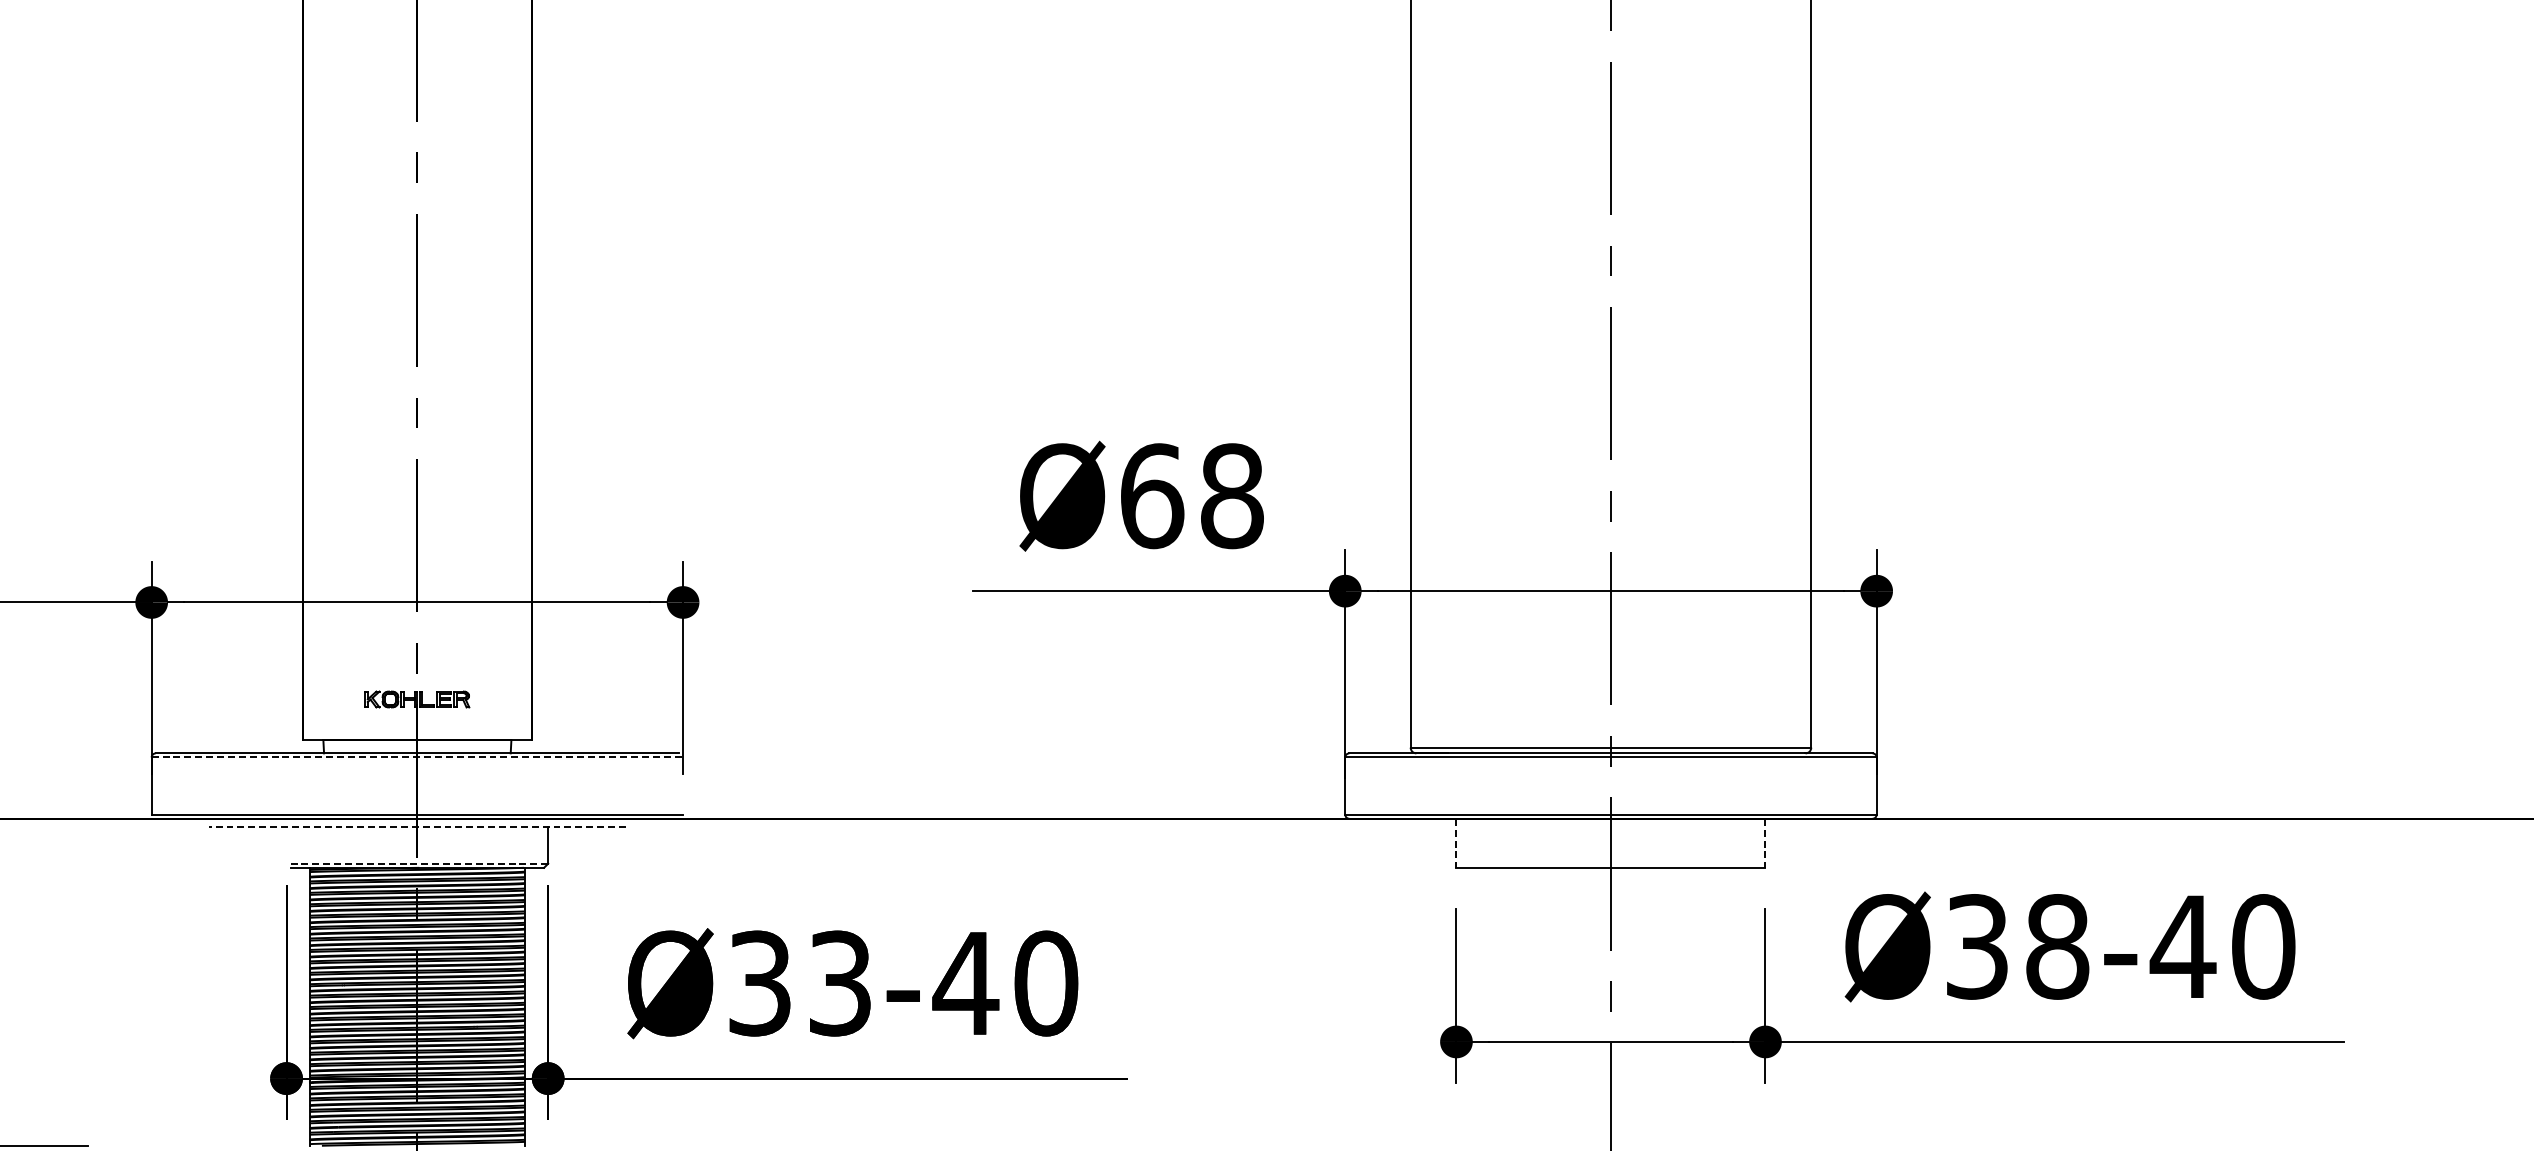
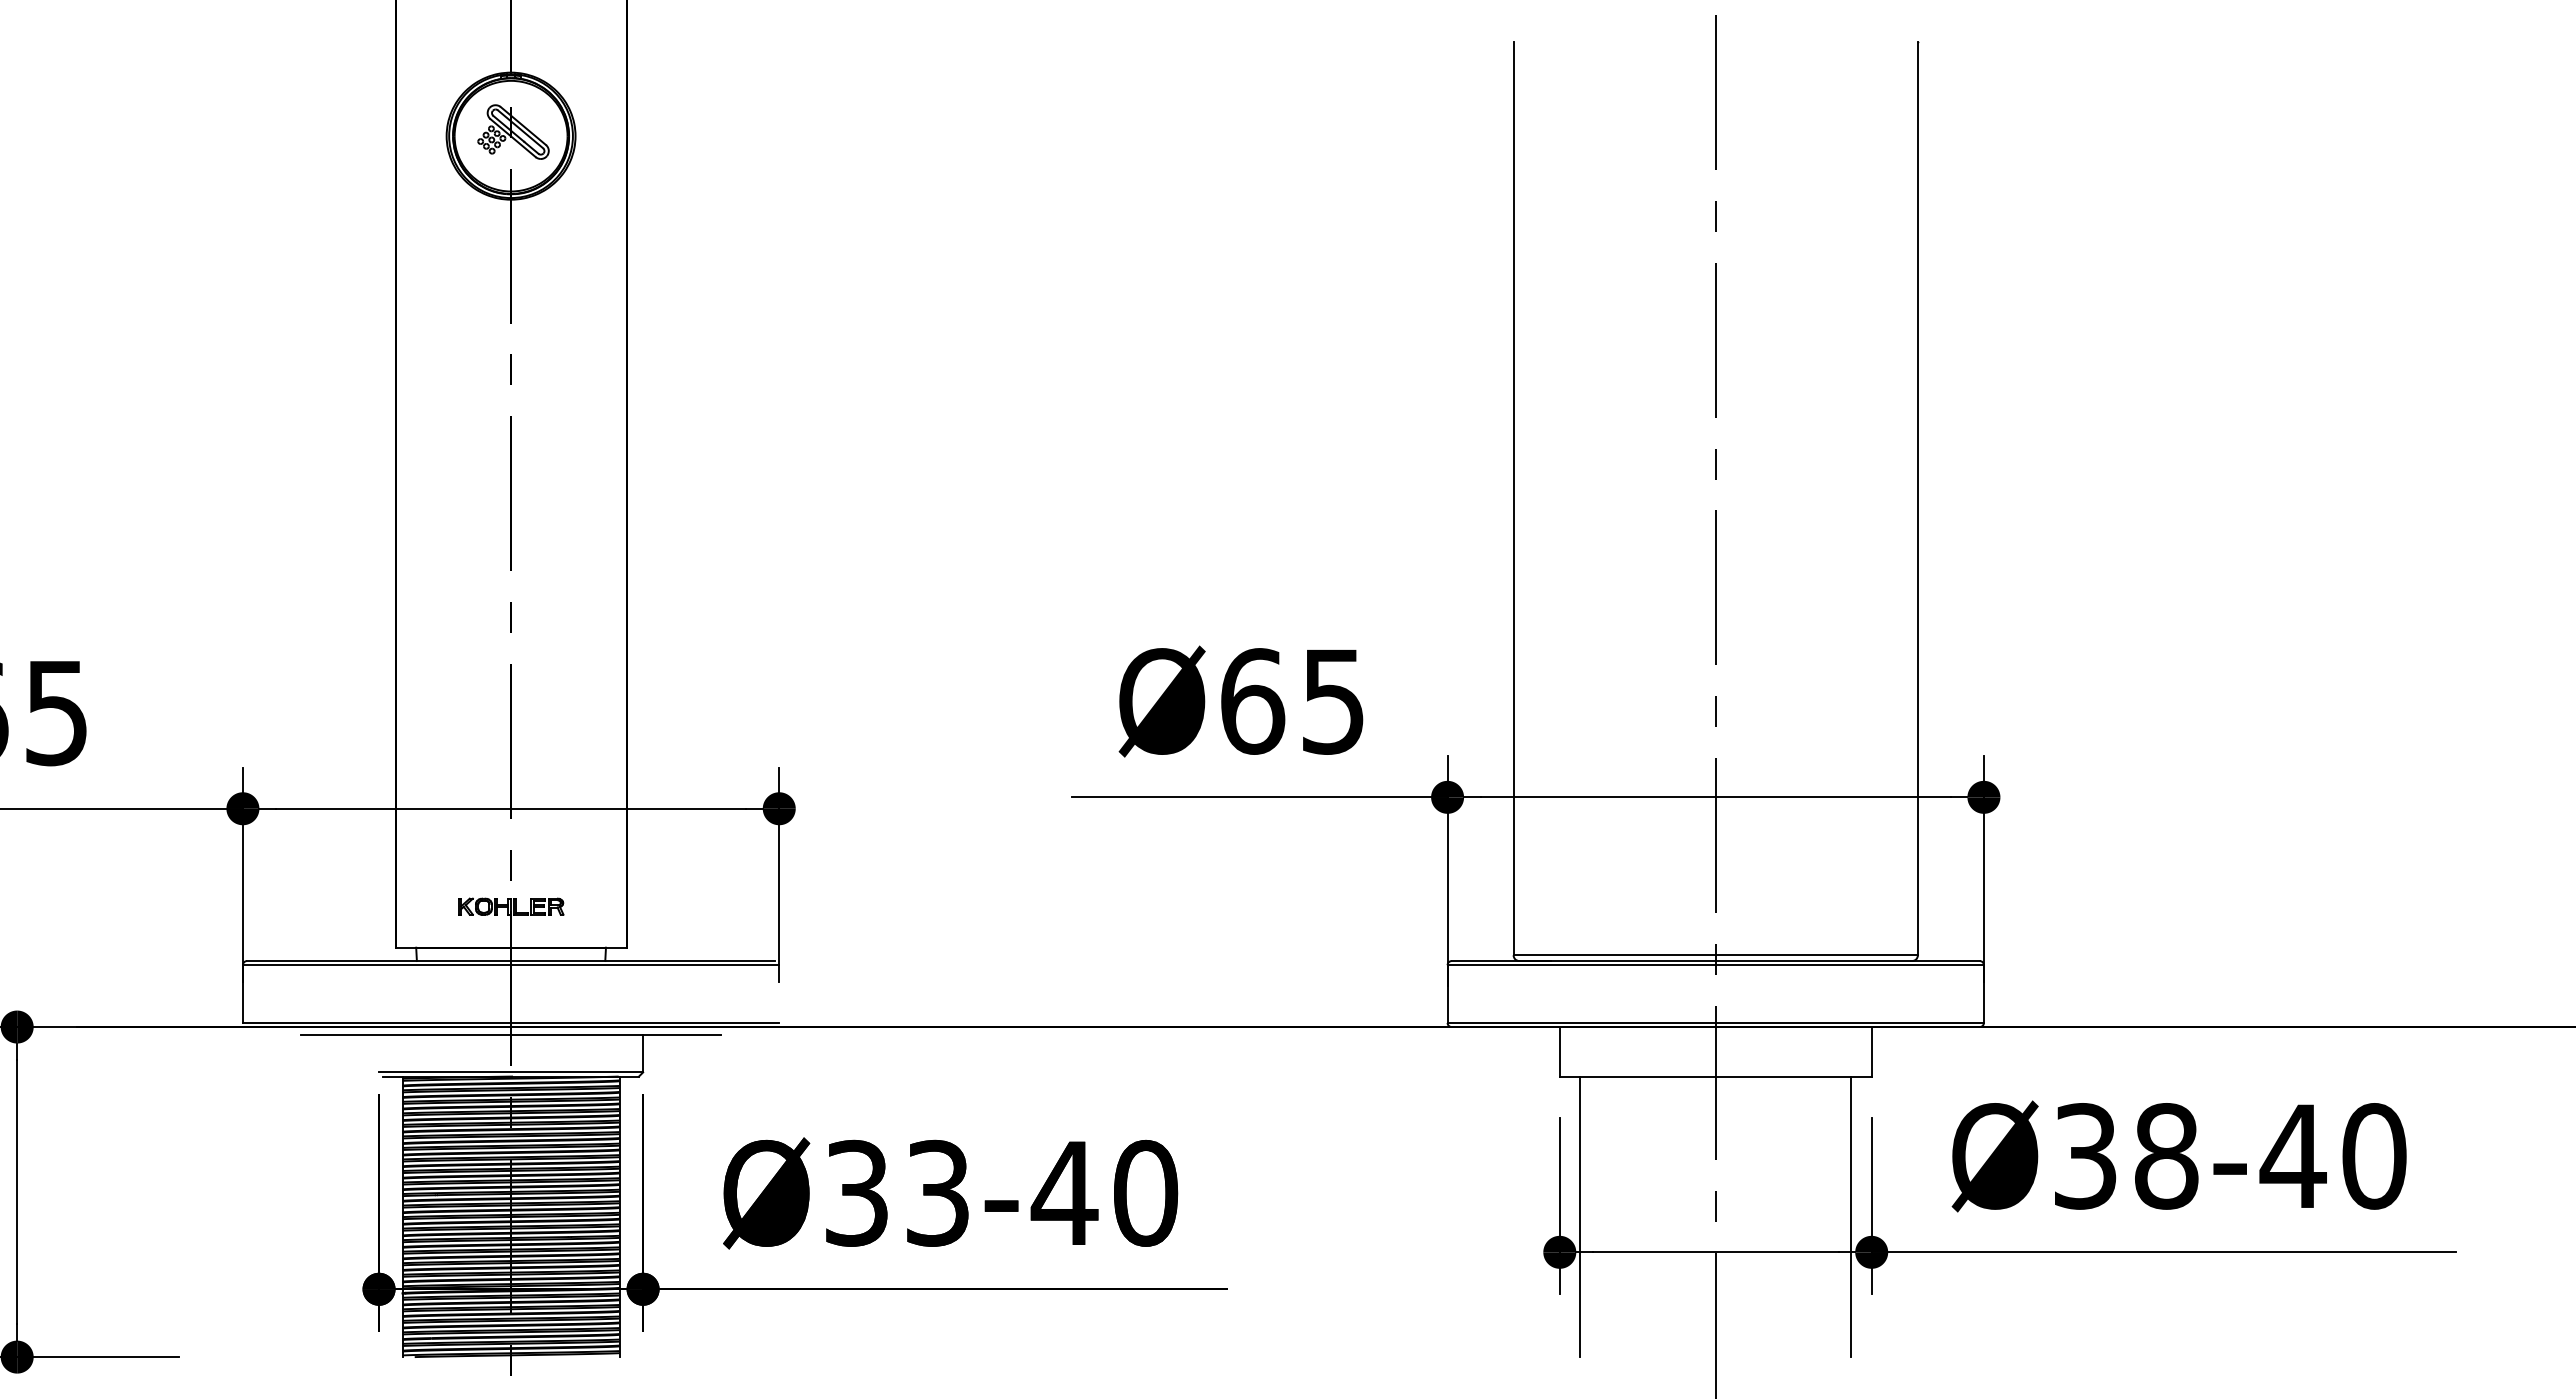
text: (1232, 496) -> (1333, 701), Ø68 -> Ø65
line: (417, 757) -> (511, 965), dashed -> solid
line: (416, 827) -> (510, 1035), dashed -> solid
line: (1456, 842) -> (1559, 1051), dashed -> solid
line: (1765, 842) -> (1871, 1051), dashed -> solid
line: (416, 863) -> (510, 1072), dashed -> solid
line: (1476, 1006) -> (1580, 1216), added
line: (1745, 1006) -> (1851, 1216), added

